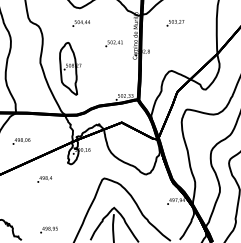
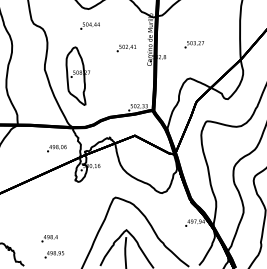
text: (174, 23) -> (193, 44), moved
text: (21, 141) -> (56, 148), moved
text: (44, 179) -> (49, 238), moved

